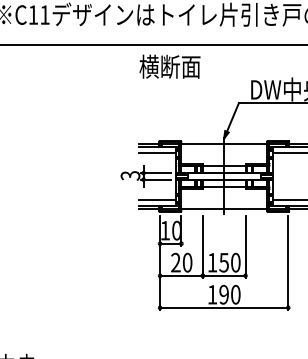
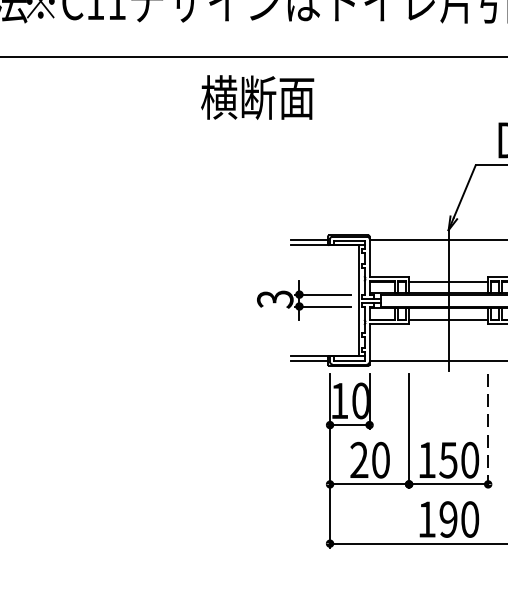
text: (169, 66) -> (256, 97), moved
line: (156, 152) -> (323, 256), removed
line: (156, 199) -> (323, 343), removed
line: (245, 246) -> (488, 430), solid -> dashed

